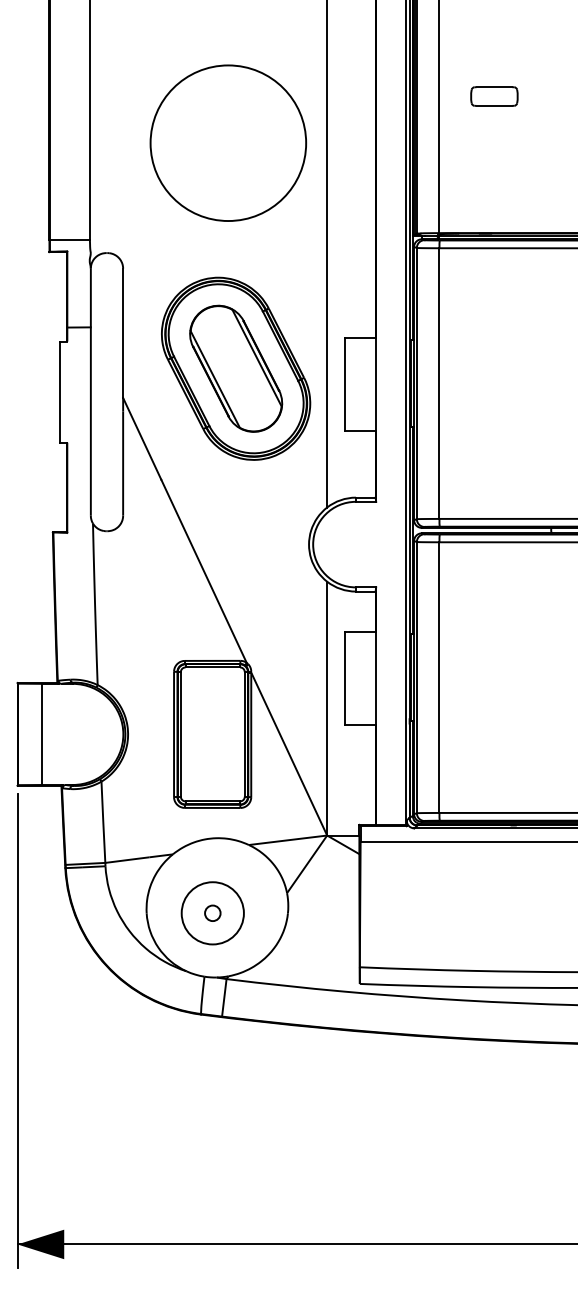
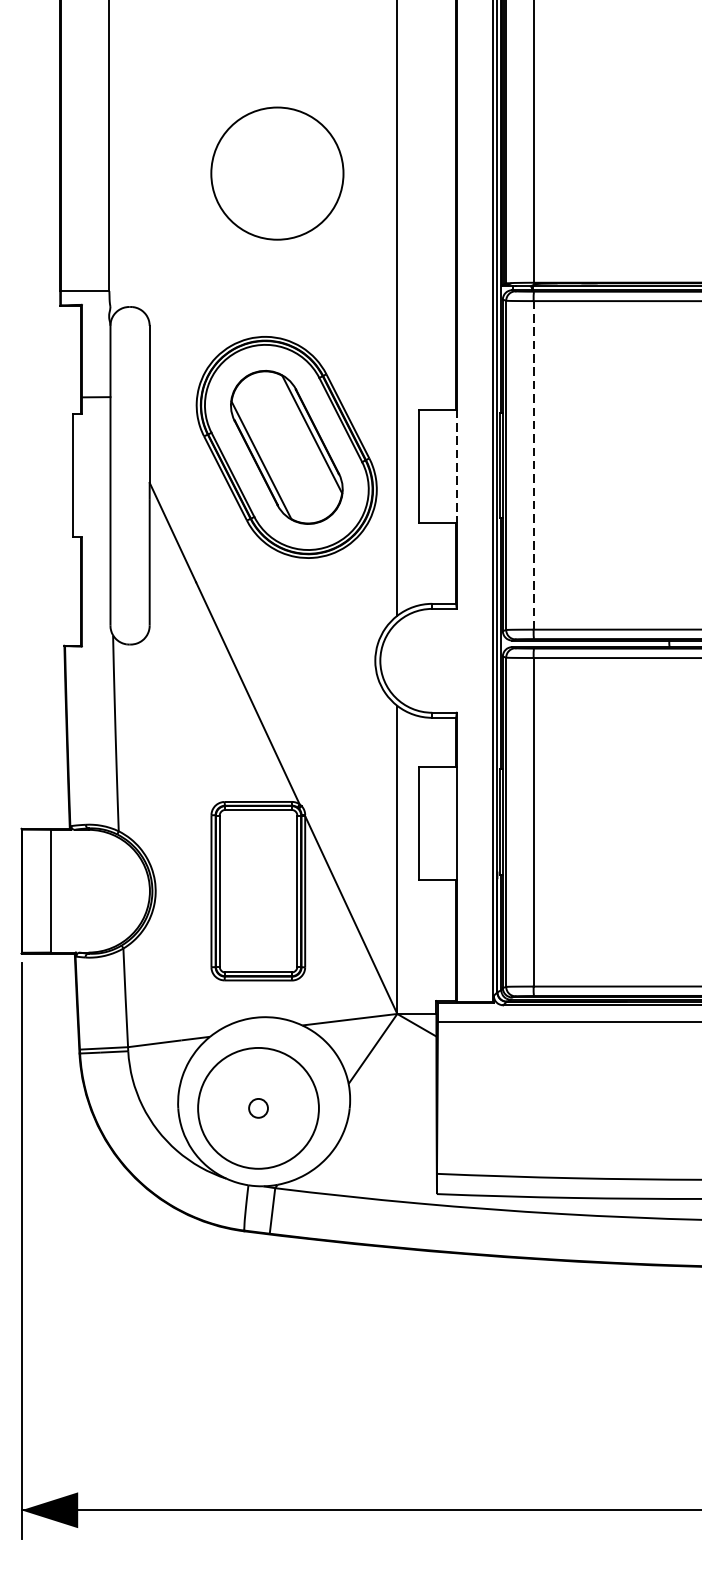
part: (494, 96) -> (600, 116), removed
circle: (228, 143) -> (277, 173), size x0.7
line: (439, 383) -> (533, 465), solid -> dashed
line: (376, 384) -> (457, 466), solid -> dashed
circle: (212, 913) -> (258, 1108), size x1.6

